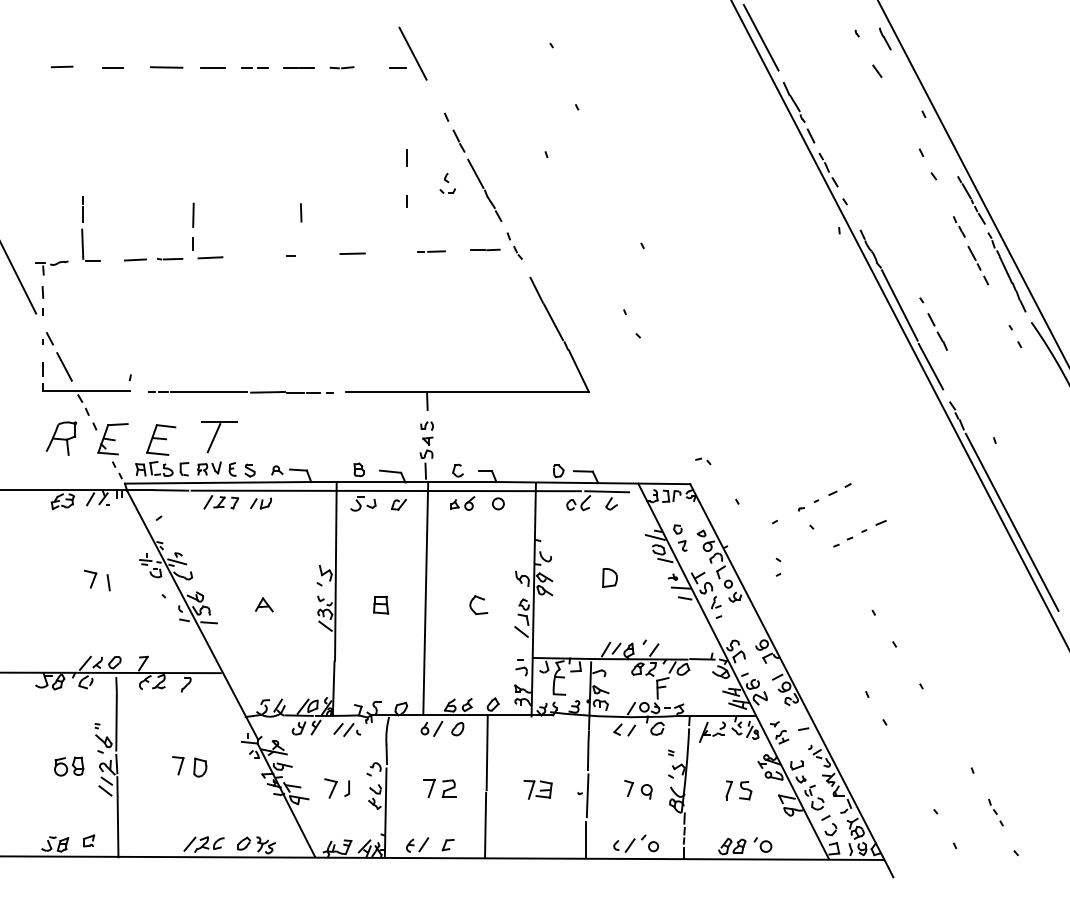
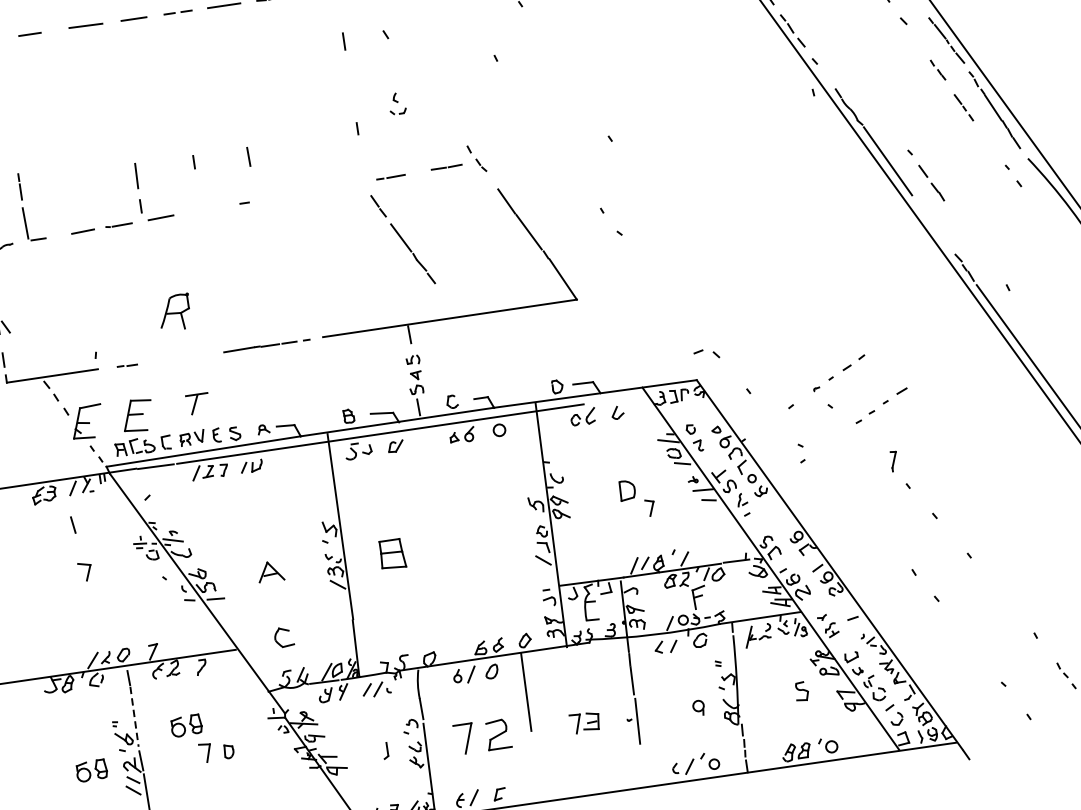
line: (406, 157) -> (344, 41), moved
part: (477, 175) -> (403, 239), moved
line: (248, 209) -> (193, 161), added
line: (352, 253) -> (308, 191), removed
part: (978, 265) -> (963, 107), size x0.7
line: (64, 366) -> (25, 353), removed
line: (930, 366) -> (929, 220), removed
line: (208, 392) -> (179, 358), removed
part: (219, 437) -> (198, 404), size x0.6
part: (61, 438) -> (175, 312), moved
part: (703, 461) -> (707, 354), size x1.6
line: (607, 491) -> (611, 400), removed
line: (108, 582) -> (73, 524), moved
line: (425, 598) -> (438, 540), removed
part: (264, 604) -> (270, 571), size x1.4
part: (381, 604) -> (393, 553), size x1.6
part: (478, 604) -> (283, 636), moved
line: (116, 721) -> (134, 716), solid -> dashed
part: (164, 737) -> (186, 725), added
part: (200, 767) -> (229, 751), size x0.7
part: (330, 788) -> (368, 753), removed
part: (439, 788) -> (481, 736), size x1.6
part: (628, 788) -> (649, 507), moved
part: (728, 790) -> (893, 461), moved
line: (485, 824) -> (535, 767), removed
line: (586, 839) -> (643, 767), removed

